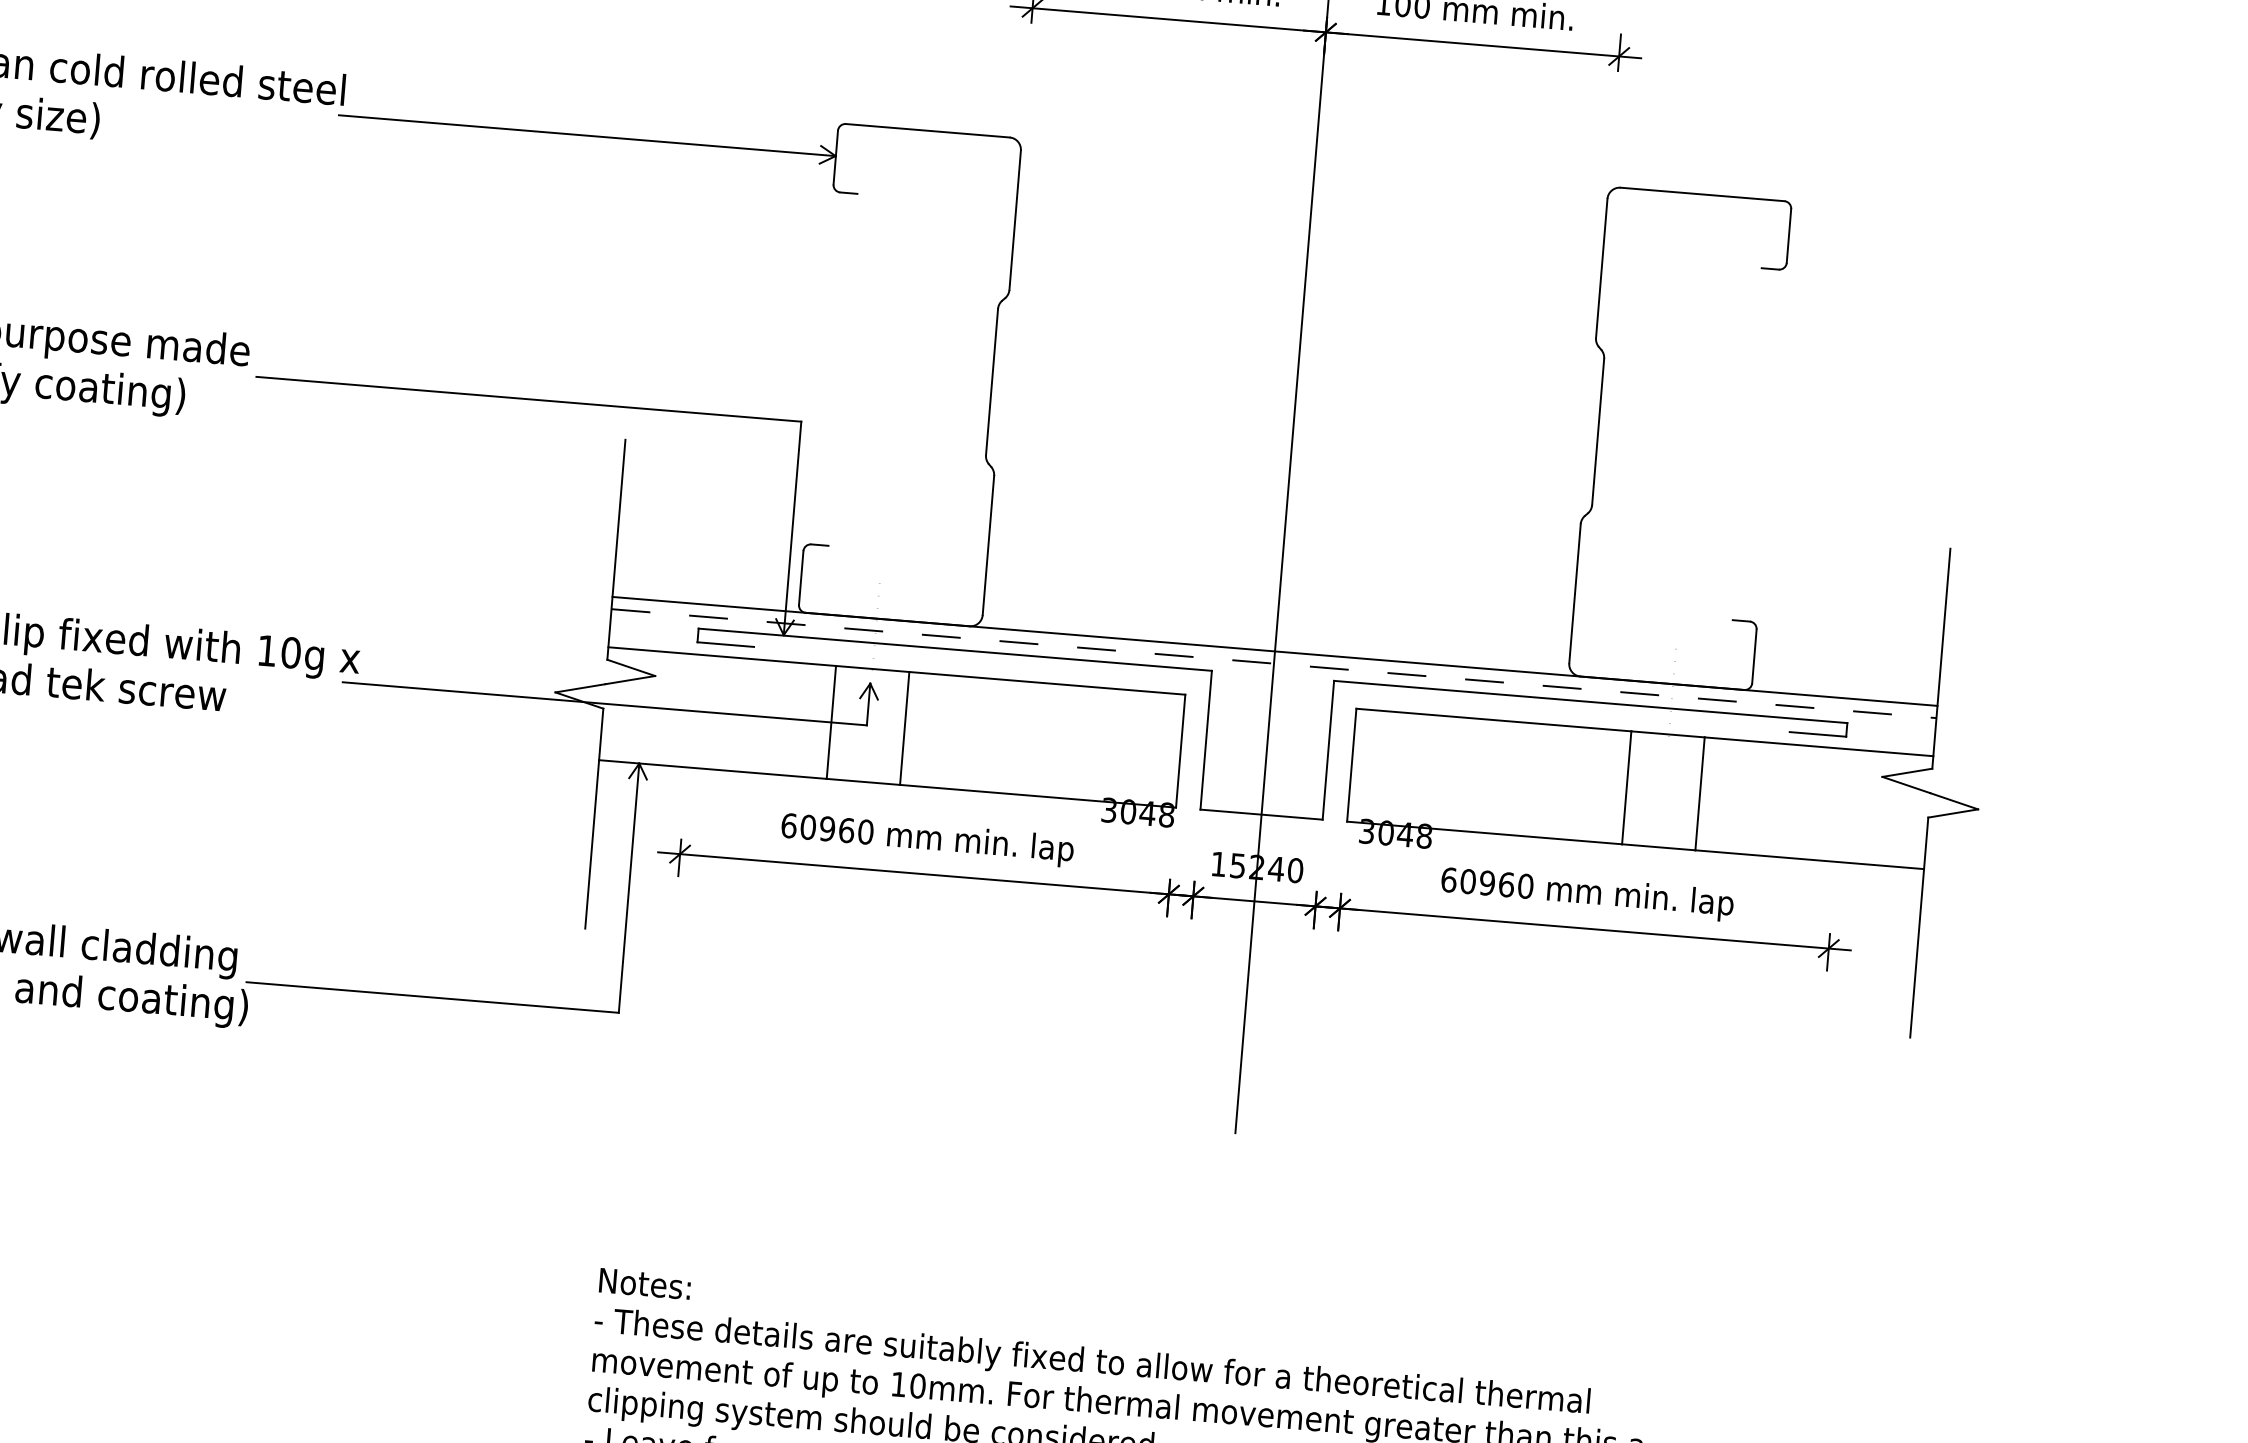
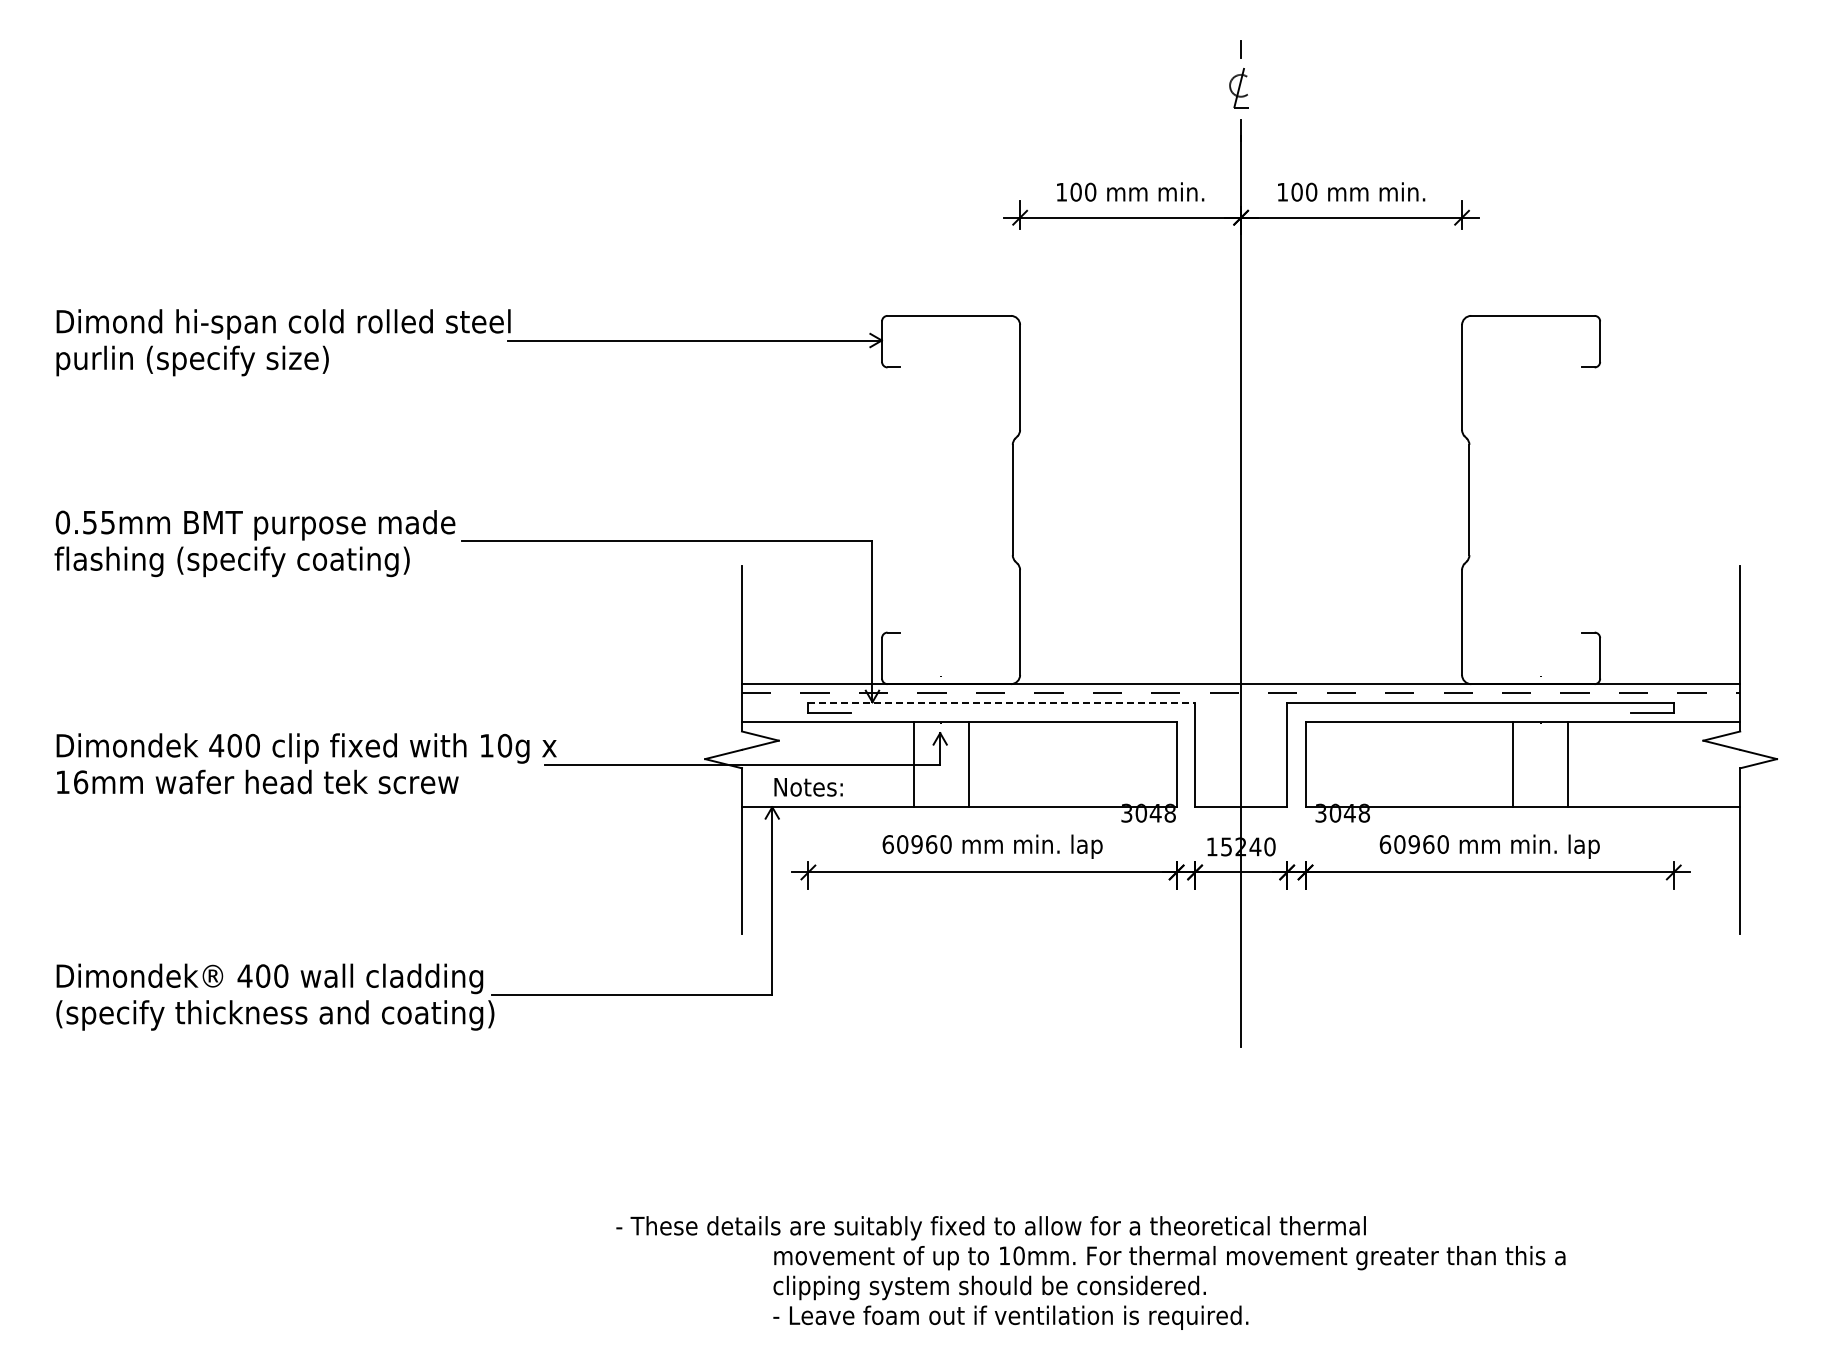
line: (956, 649) -> (1002, 702), solid -> dashed
text: (644, 1284) -> (808, 787), moved
text: (1091, 1363) -> (990, 1228), moved

